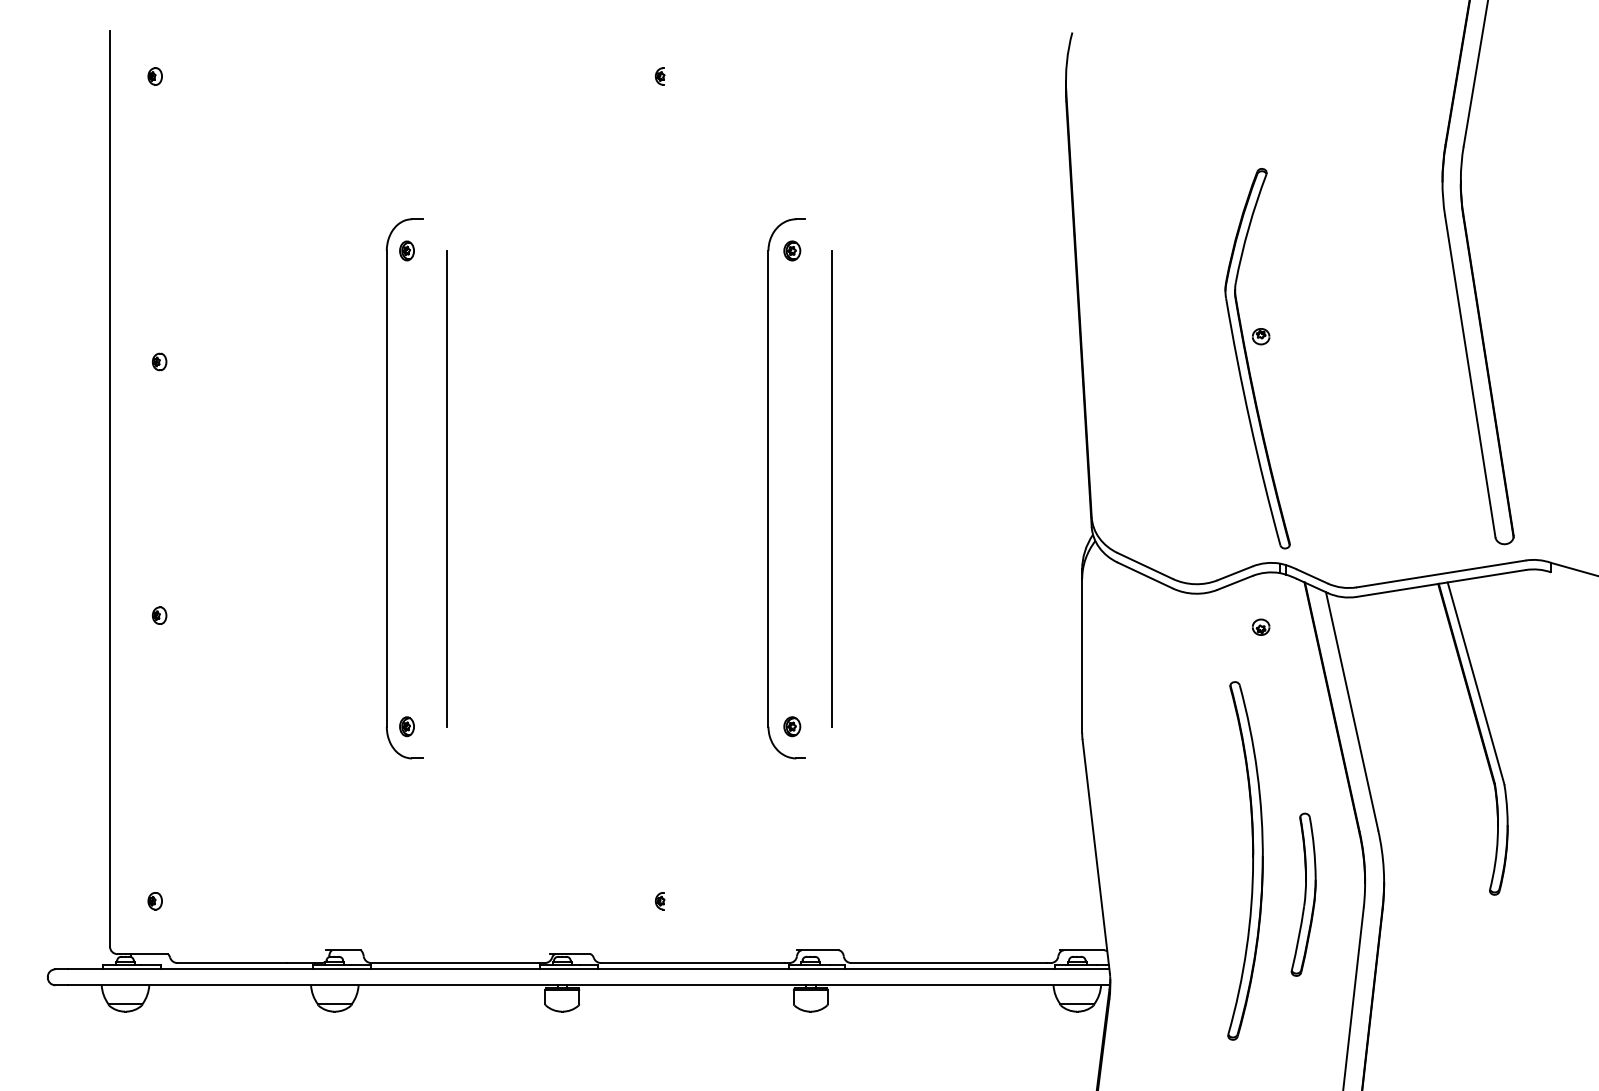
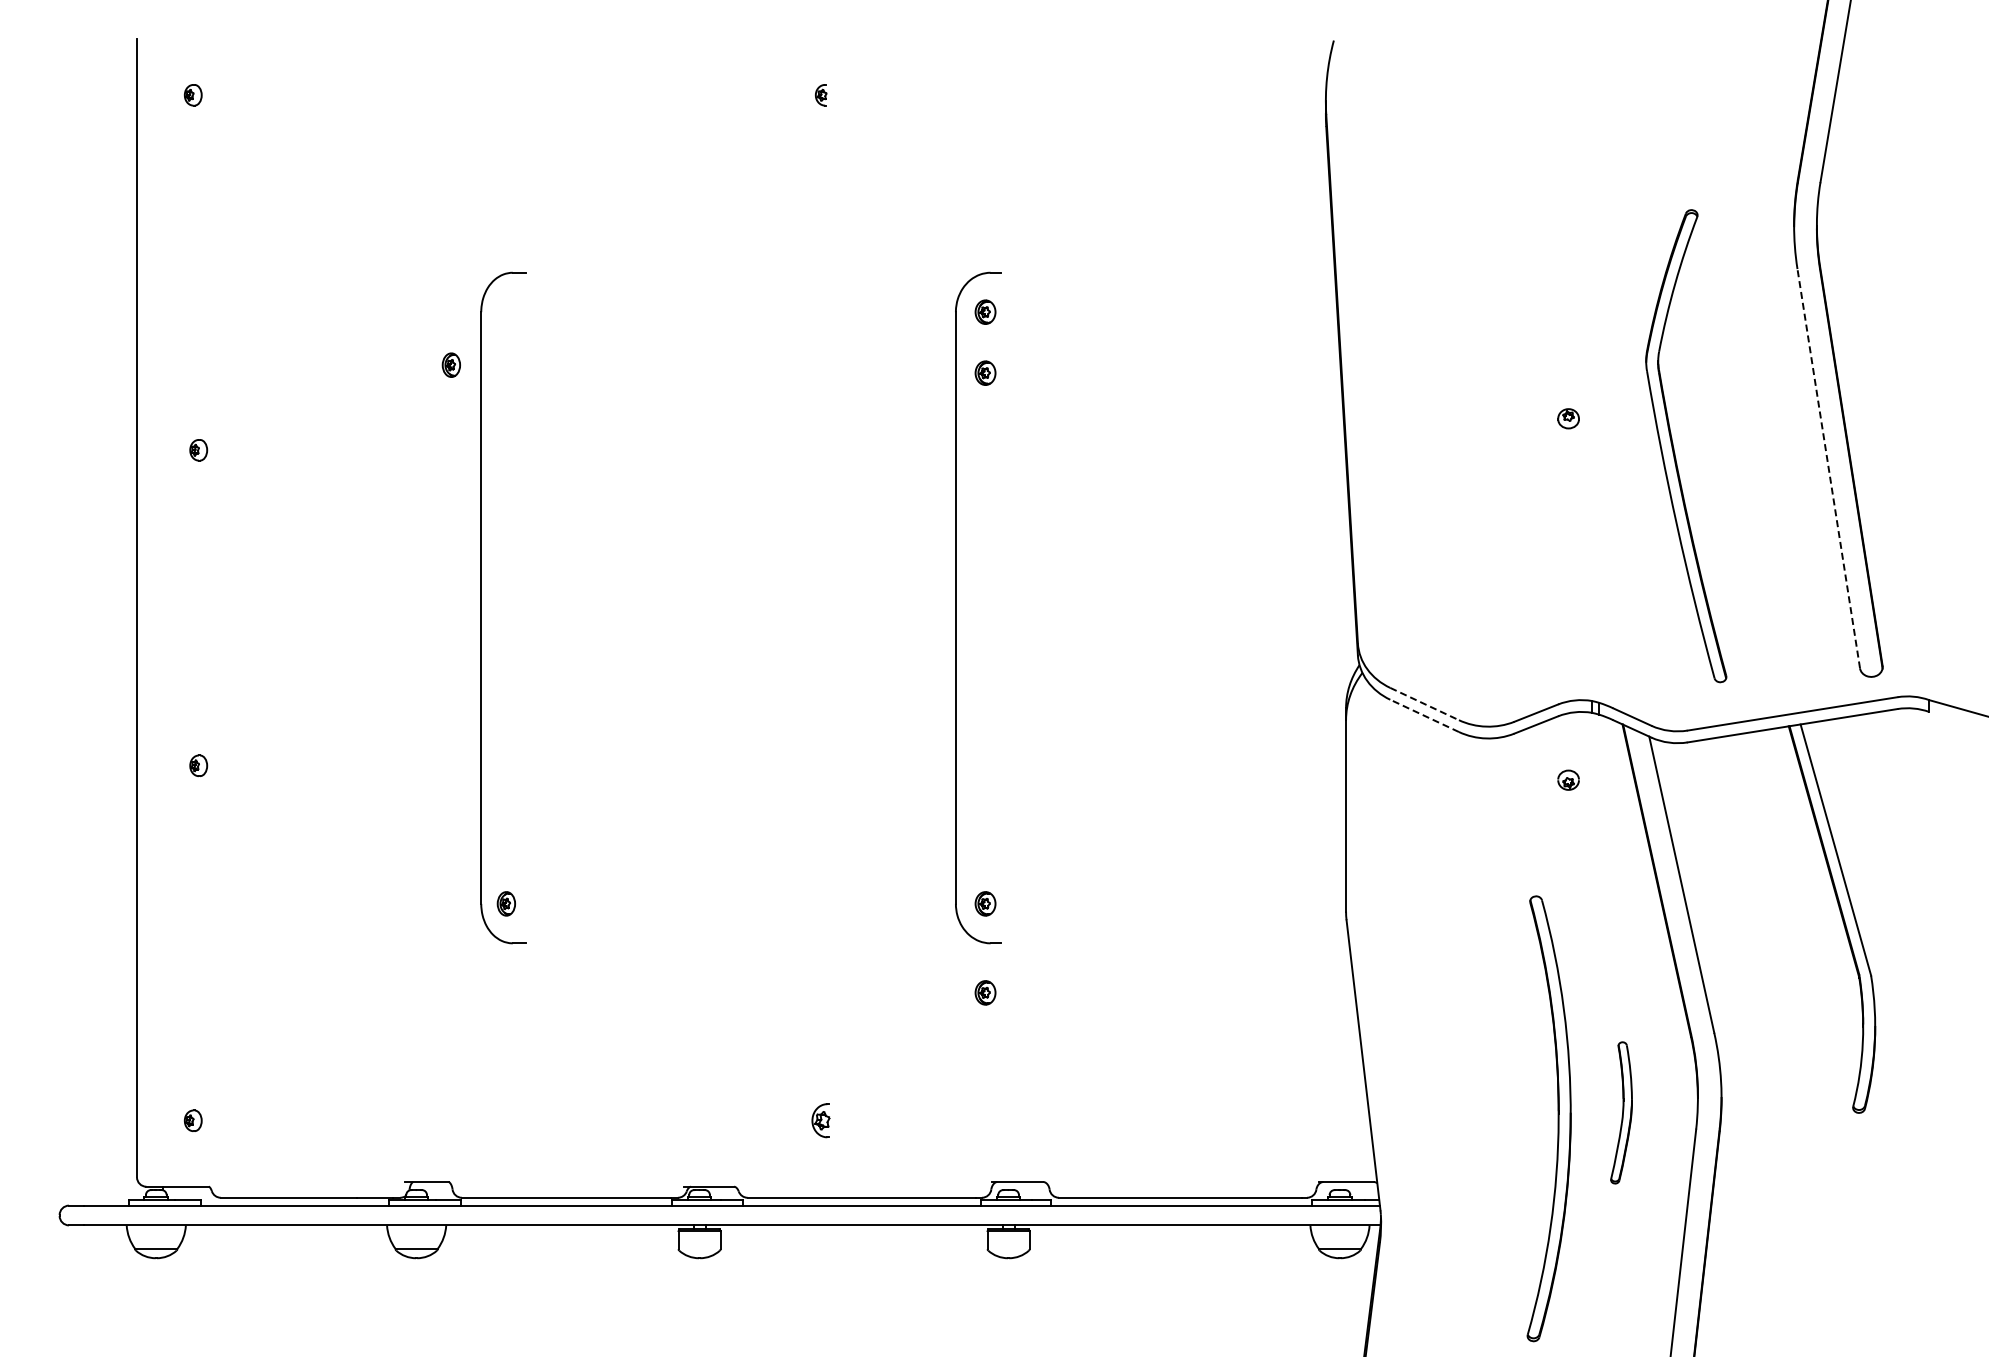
part: (406, 250) -> (450, 364), moved
part: (792, 299) -> (985, 372), added
part: (1248, 359) -> (1674, 447), moved
line: (1470, 376) -> (1828, 468), solid -> dashed
line: (446, 488) -> (555, 607), removed
line: (831, 488) -> (1034, 607), removed
line: (1145, 566) -> (1424, 704), solid -> dashed
line: (1145, 575) -> (1424, 715), solid -> dashed
part: (792, 797) -> (985, 992), added
part: (1252, 860) -> (1557, 1118), moved
part: (1303, 894) -> (1621, 1112), size x0.7
part: (660, 900) -> (821, 1120), size x1.6

